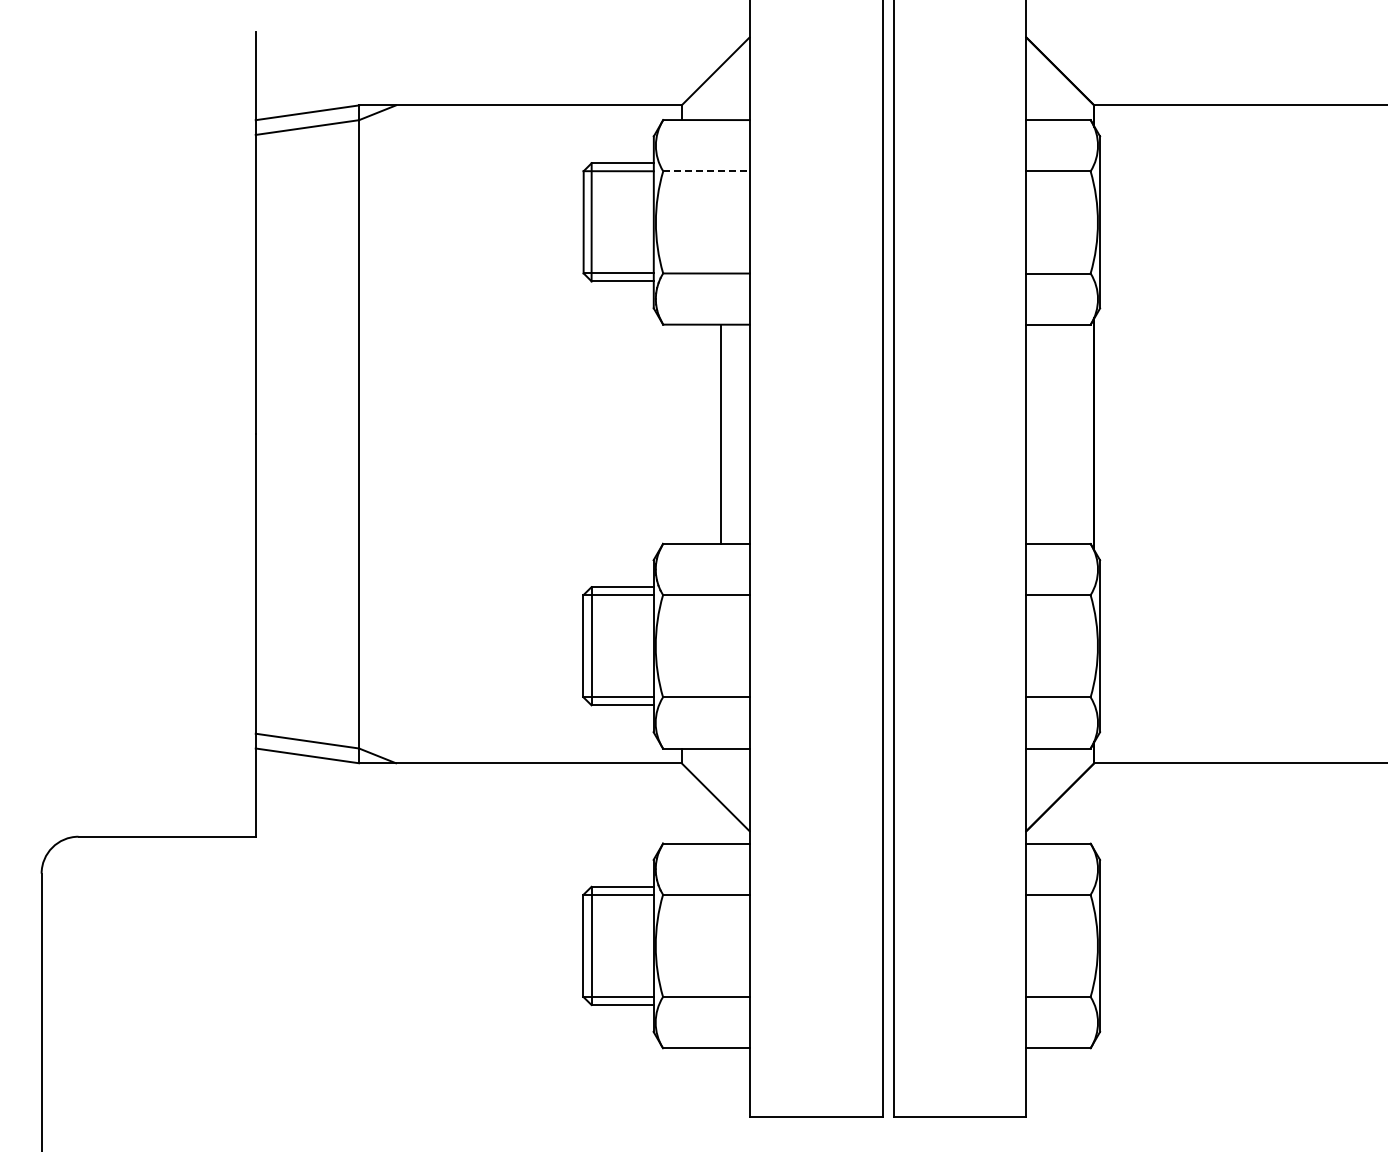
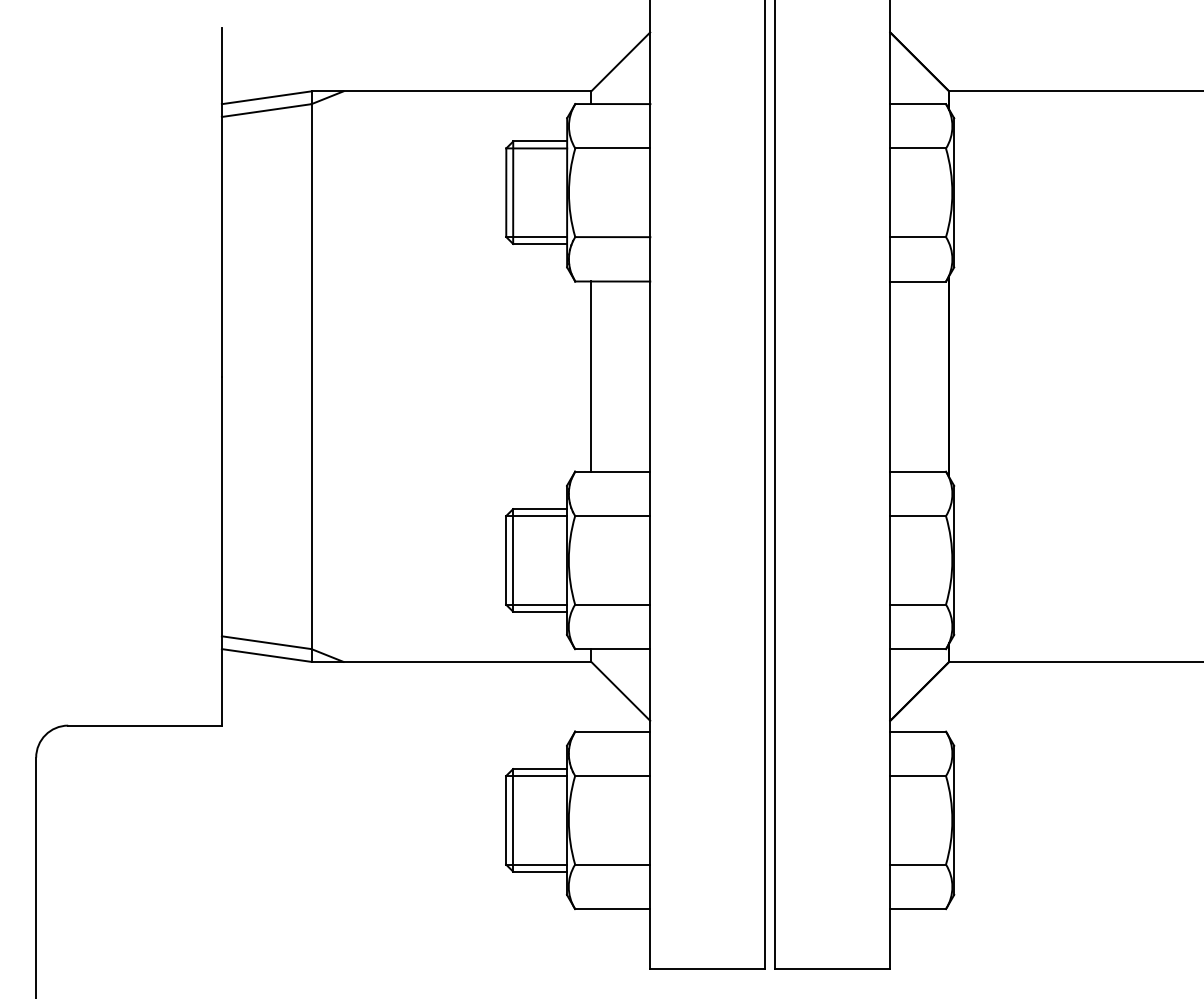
line: (707, 171) -> (613, 148), dashed -> solid
line: (720, 433) -> (591, 375), moved

